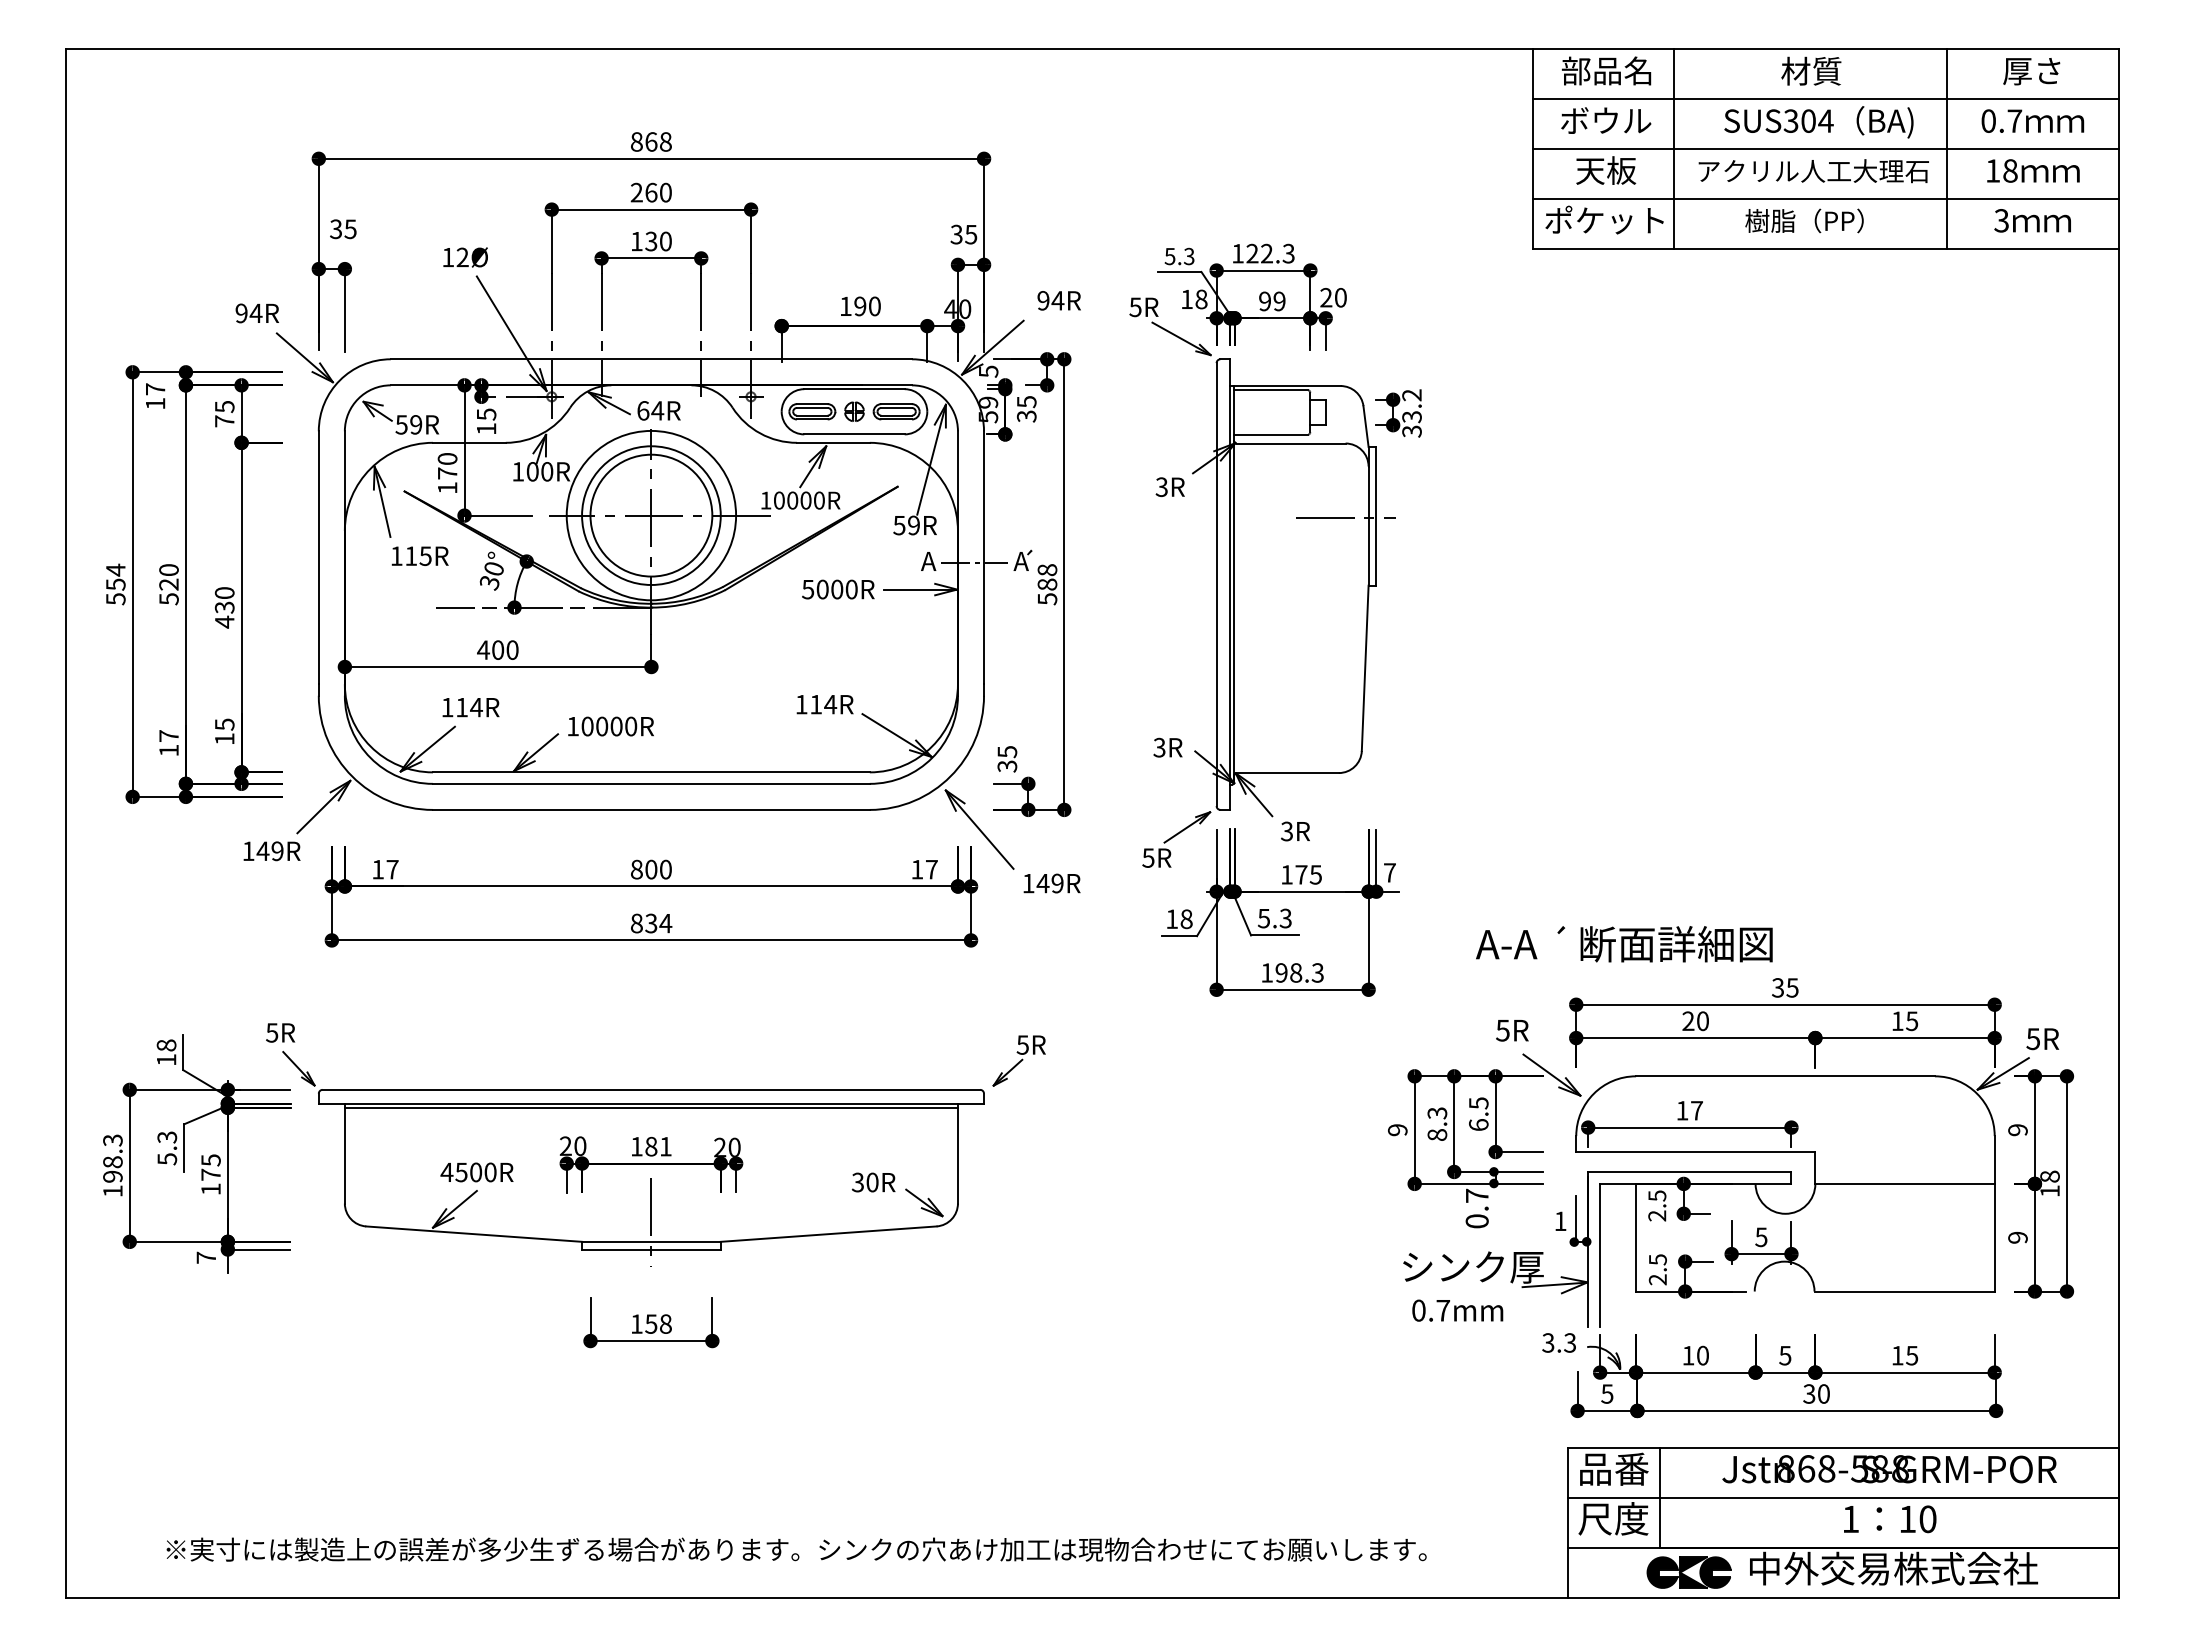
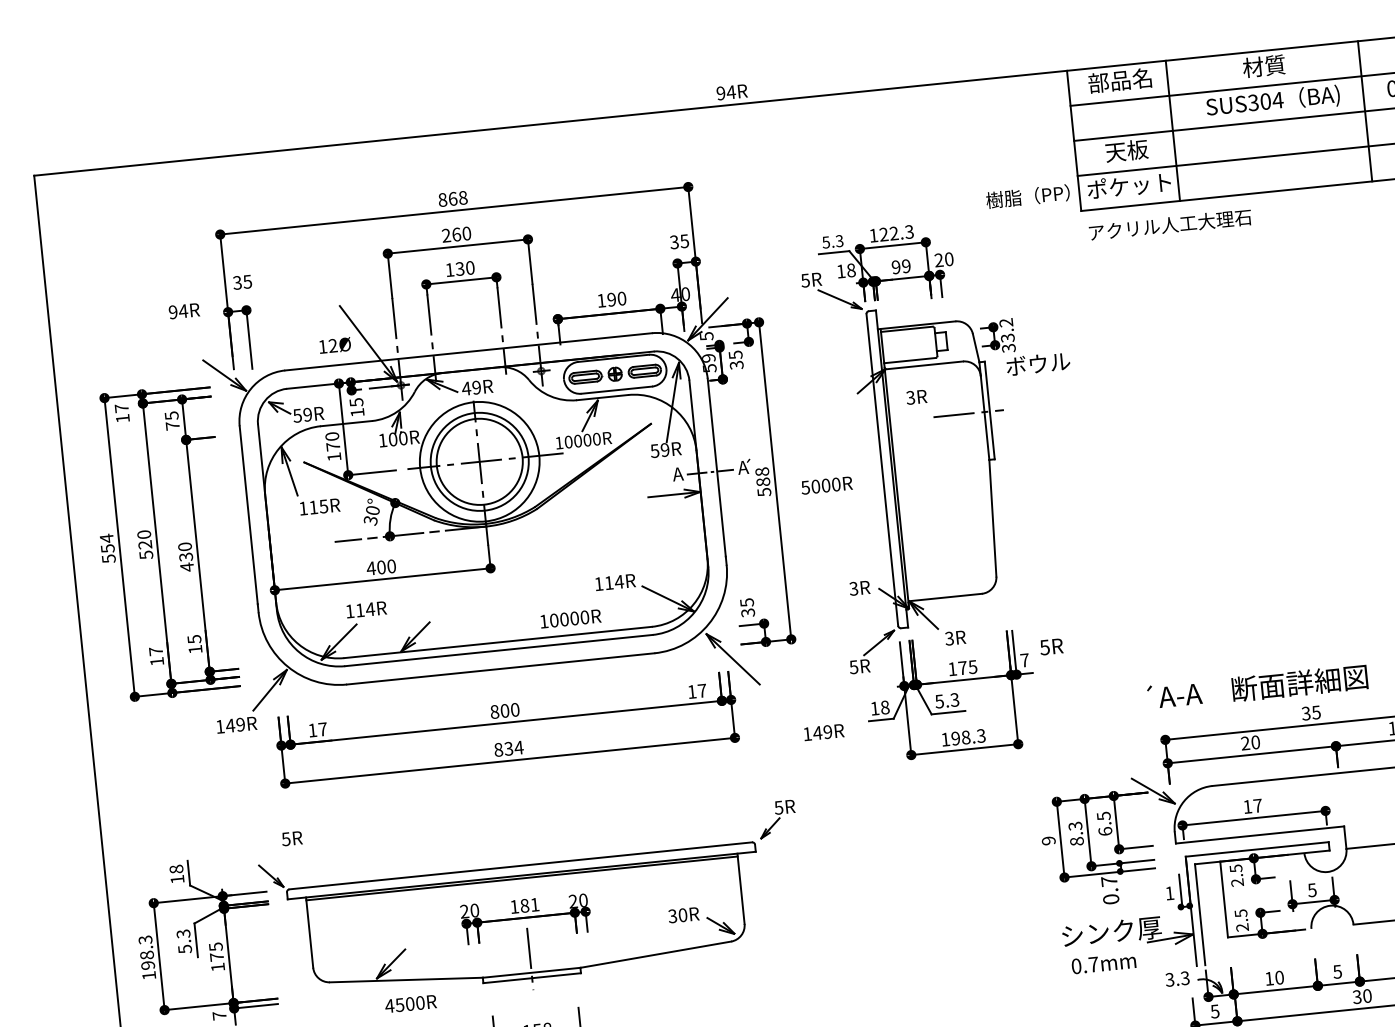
text: (1606, 120) -> (1038, 363), moved
text: (1813, 171) -> (1170, 225), moved
text: (1804, 220) -> (1027, 196), moved
text: (465, 257) -> (335, 345), moved
text: (1058, 300) -> (731, 92), moved
text: (256, 313) -> (183, 311), moved
text: (650, 410) -> (471, 387), 64R -> 49R
text: (1169, 486) -> (916, 396), moved
text: (838, 589) -> (826, 485), moved
text: (610, 726) -> (570, 618), moved
text: (1051, 883) -> (823, 732), moved
text: (1624, 944) -> (1263, 687), moved
text: (1512, 1030) -> (1051, 646), moved
text: (280, 1032) -> (292, 838), moved
text: (476, 1172) -> (410, 1004), moved

